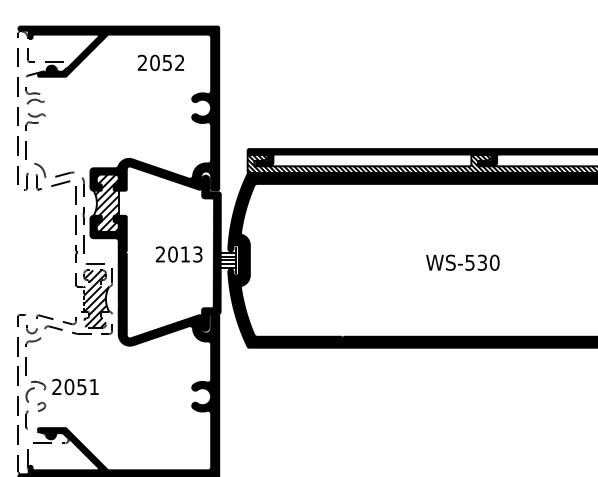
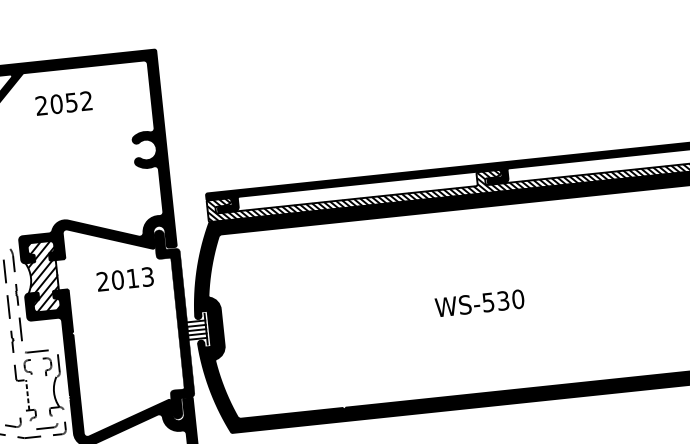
text: (160, 62) -> (63, 103), moved
text: (178, 254) -> (124, 279), moved
hatch: (96, 298) -> (42, 392), removed

